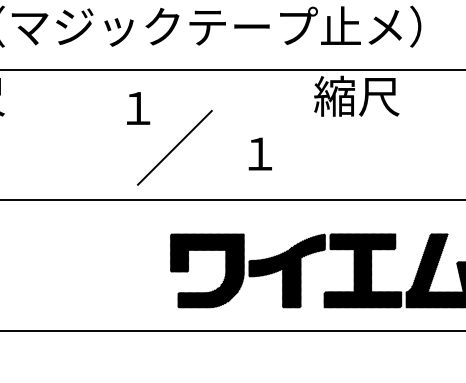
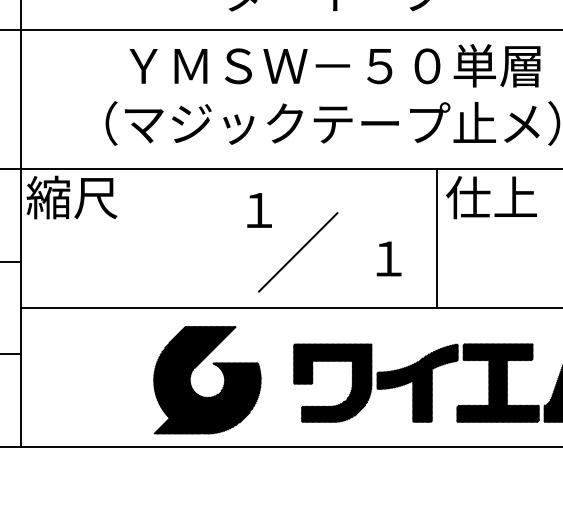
text: (356, 96) -> (491, 197), 縮尺 -> 仕上
line: (304, 134) -> (436, 238), added
part: (87, 283) -> (205, 396), added

